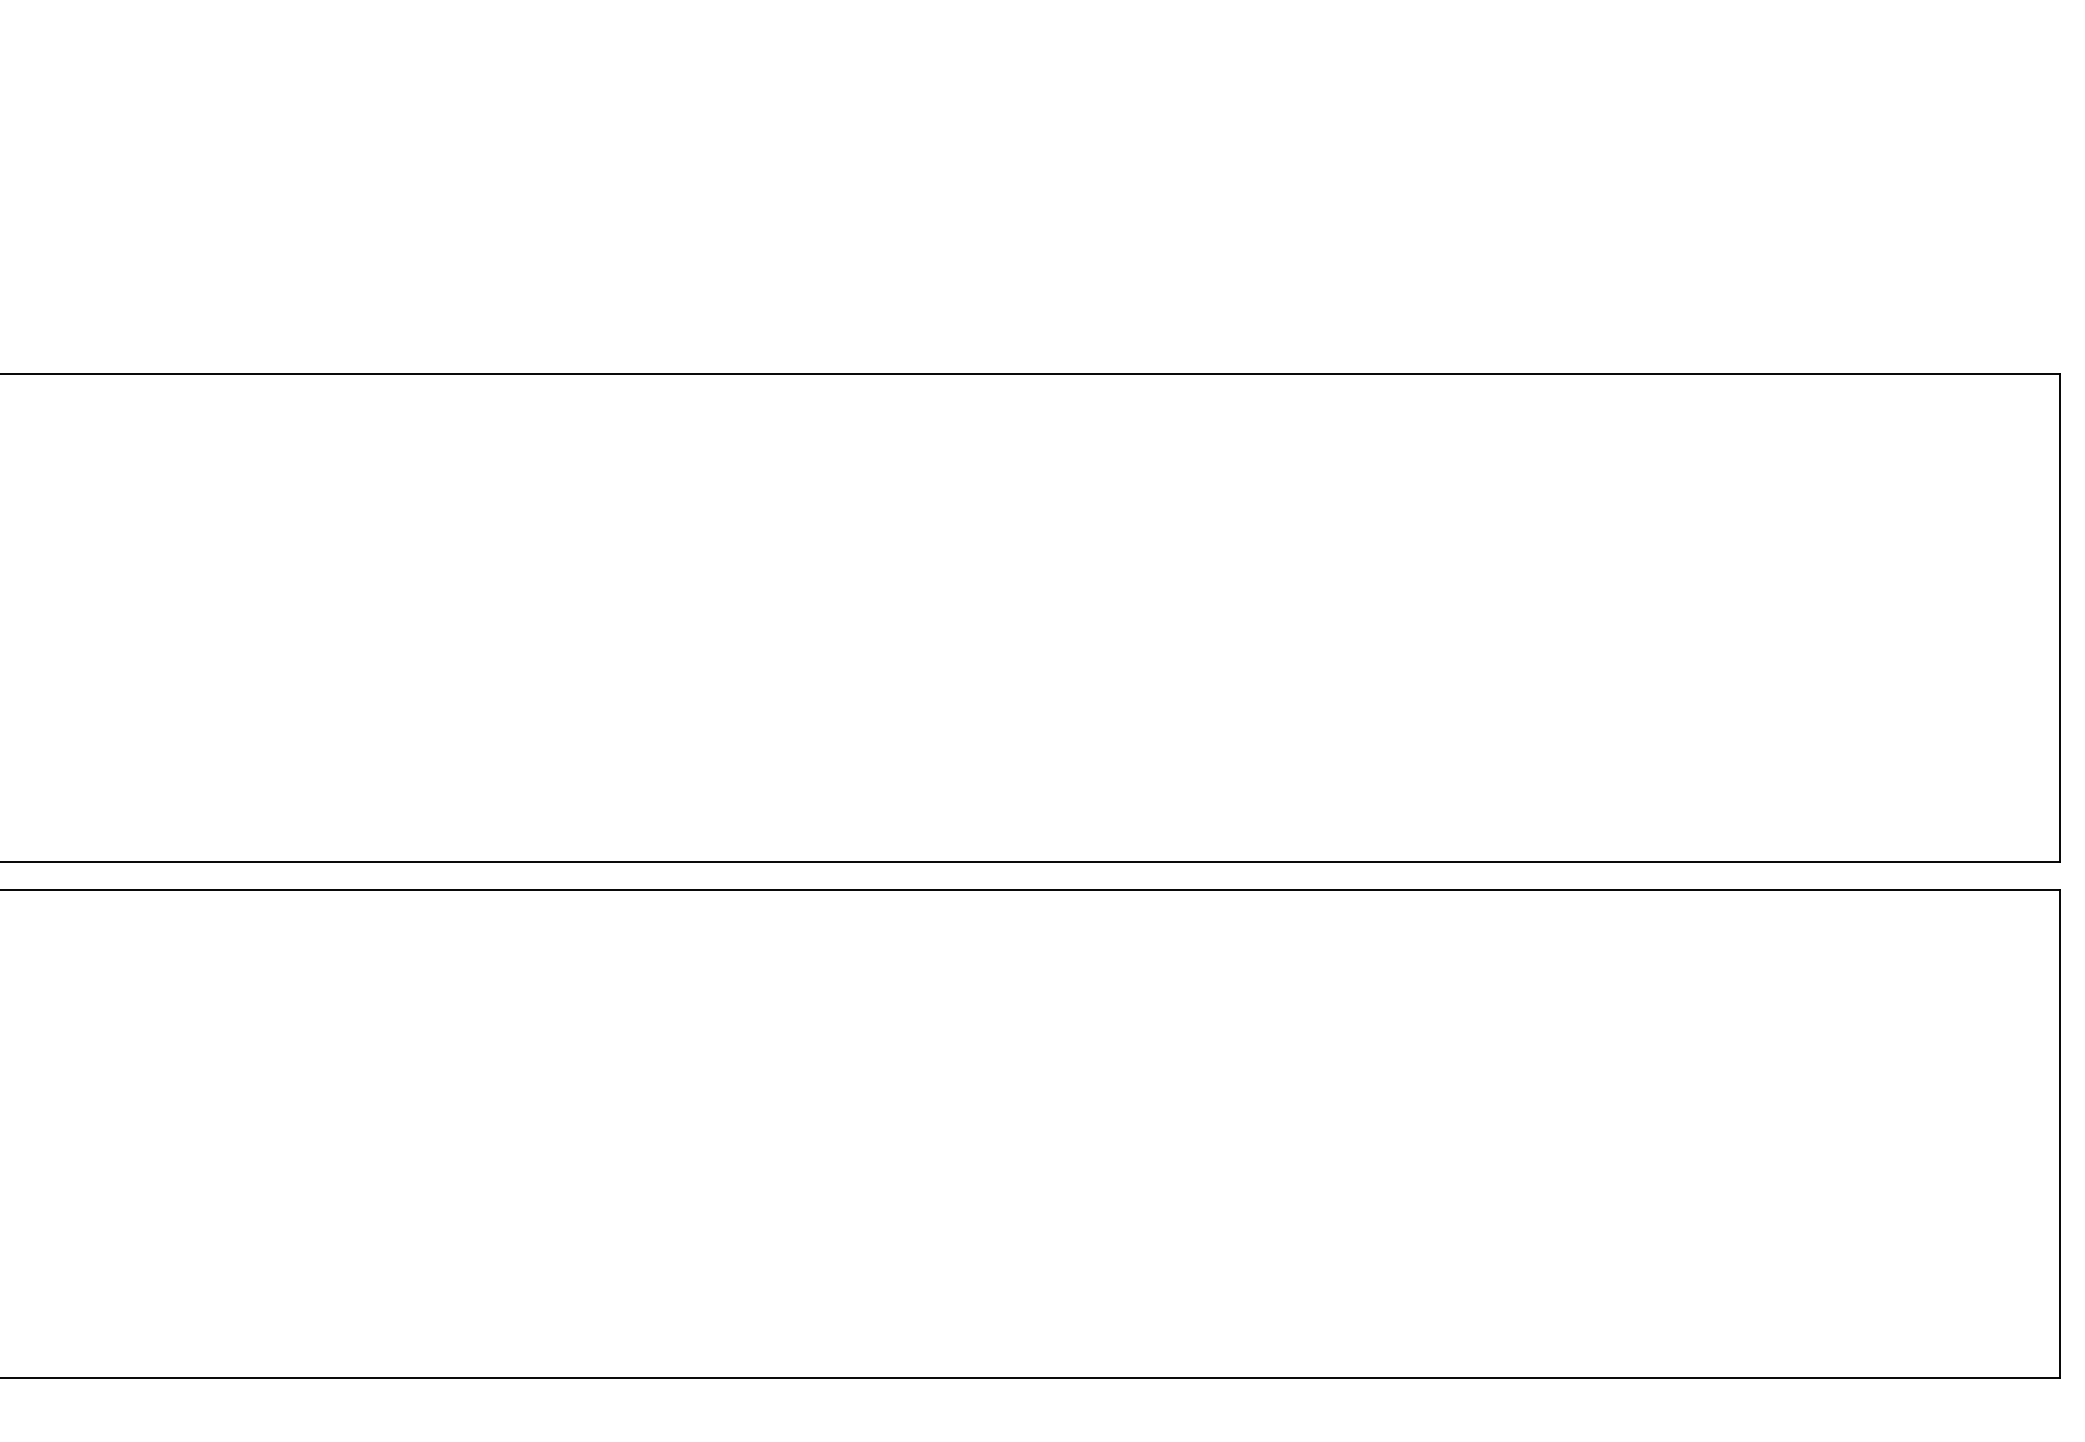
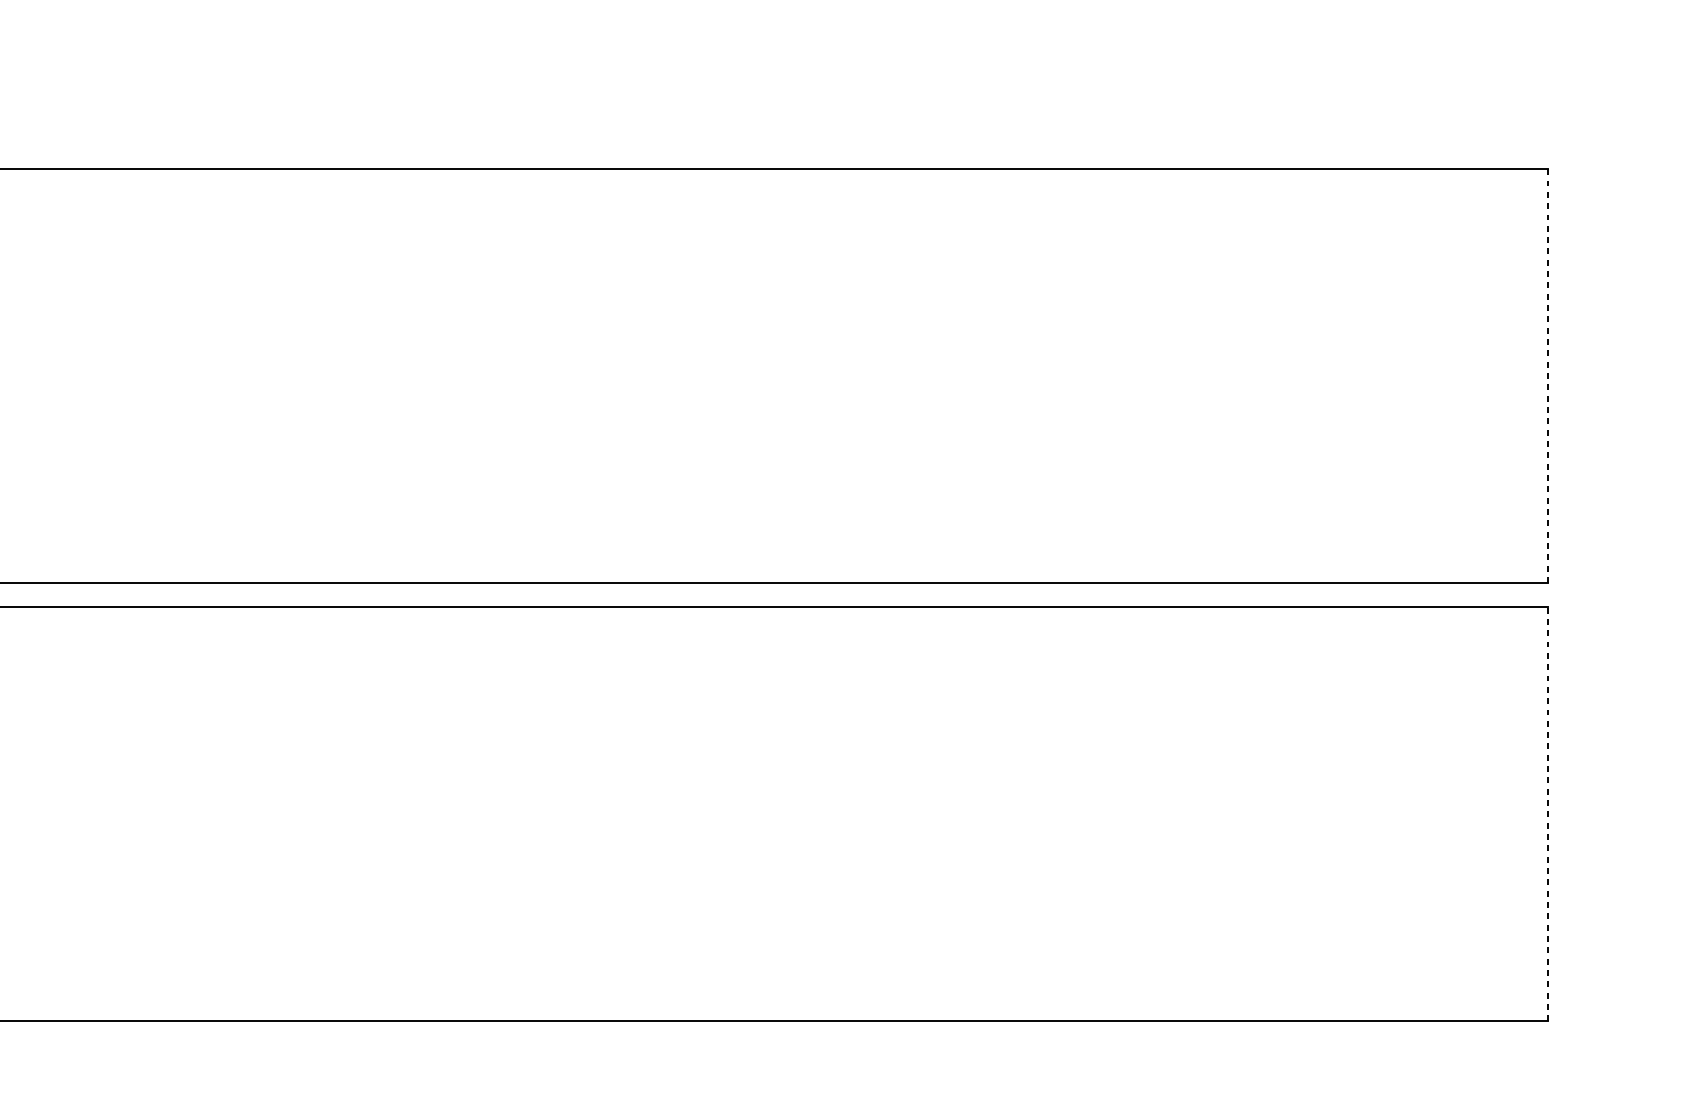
line: (2060, 617) -> (1548, 375), solid -> dashed
line: (2060, 1133) -> (1548, 813), solid -> dashed

